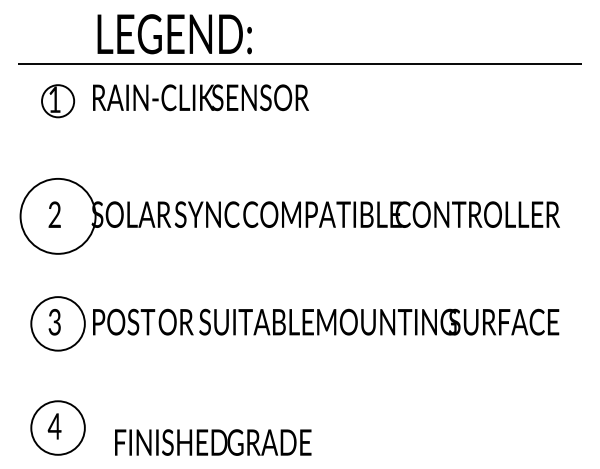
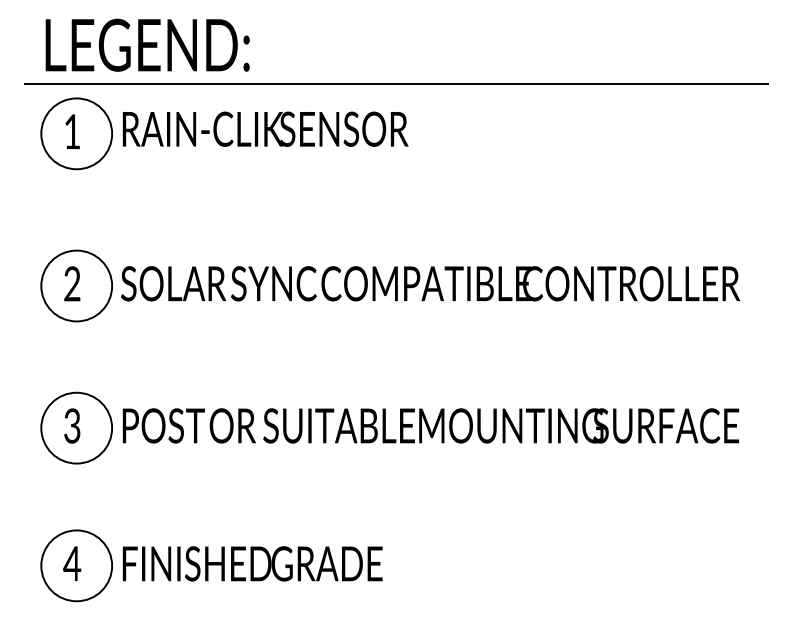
text: (174, 34) -> (147, 45), moved
circle: (57, 101) -> (75, 134), size x1.67
circle: (57, 216) -> (75, 286), size x0.71
text: (213, 442) -> (253, 563), moved

